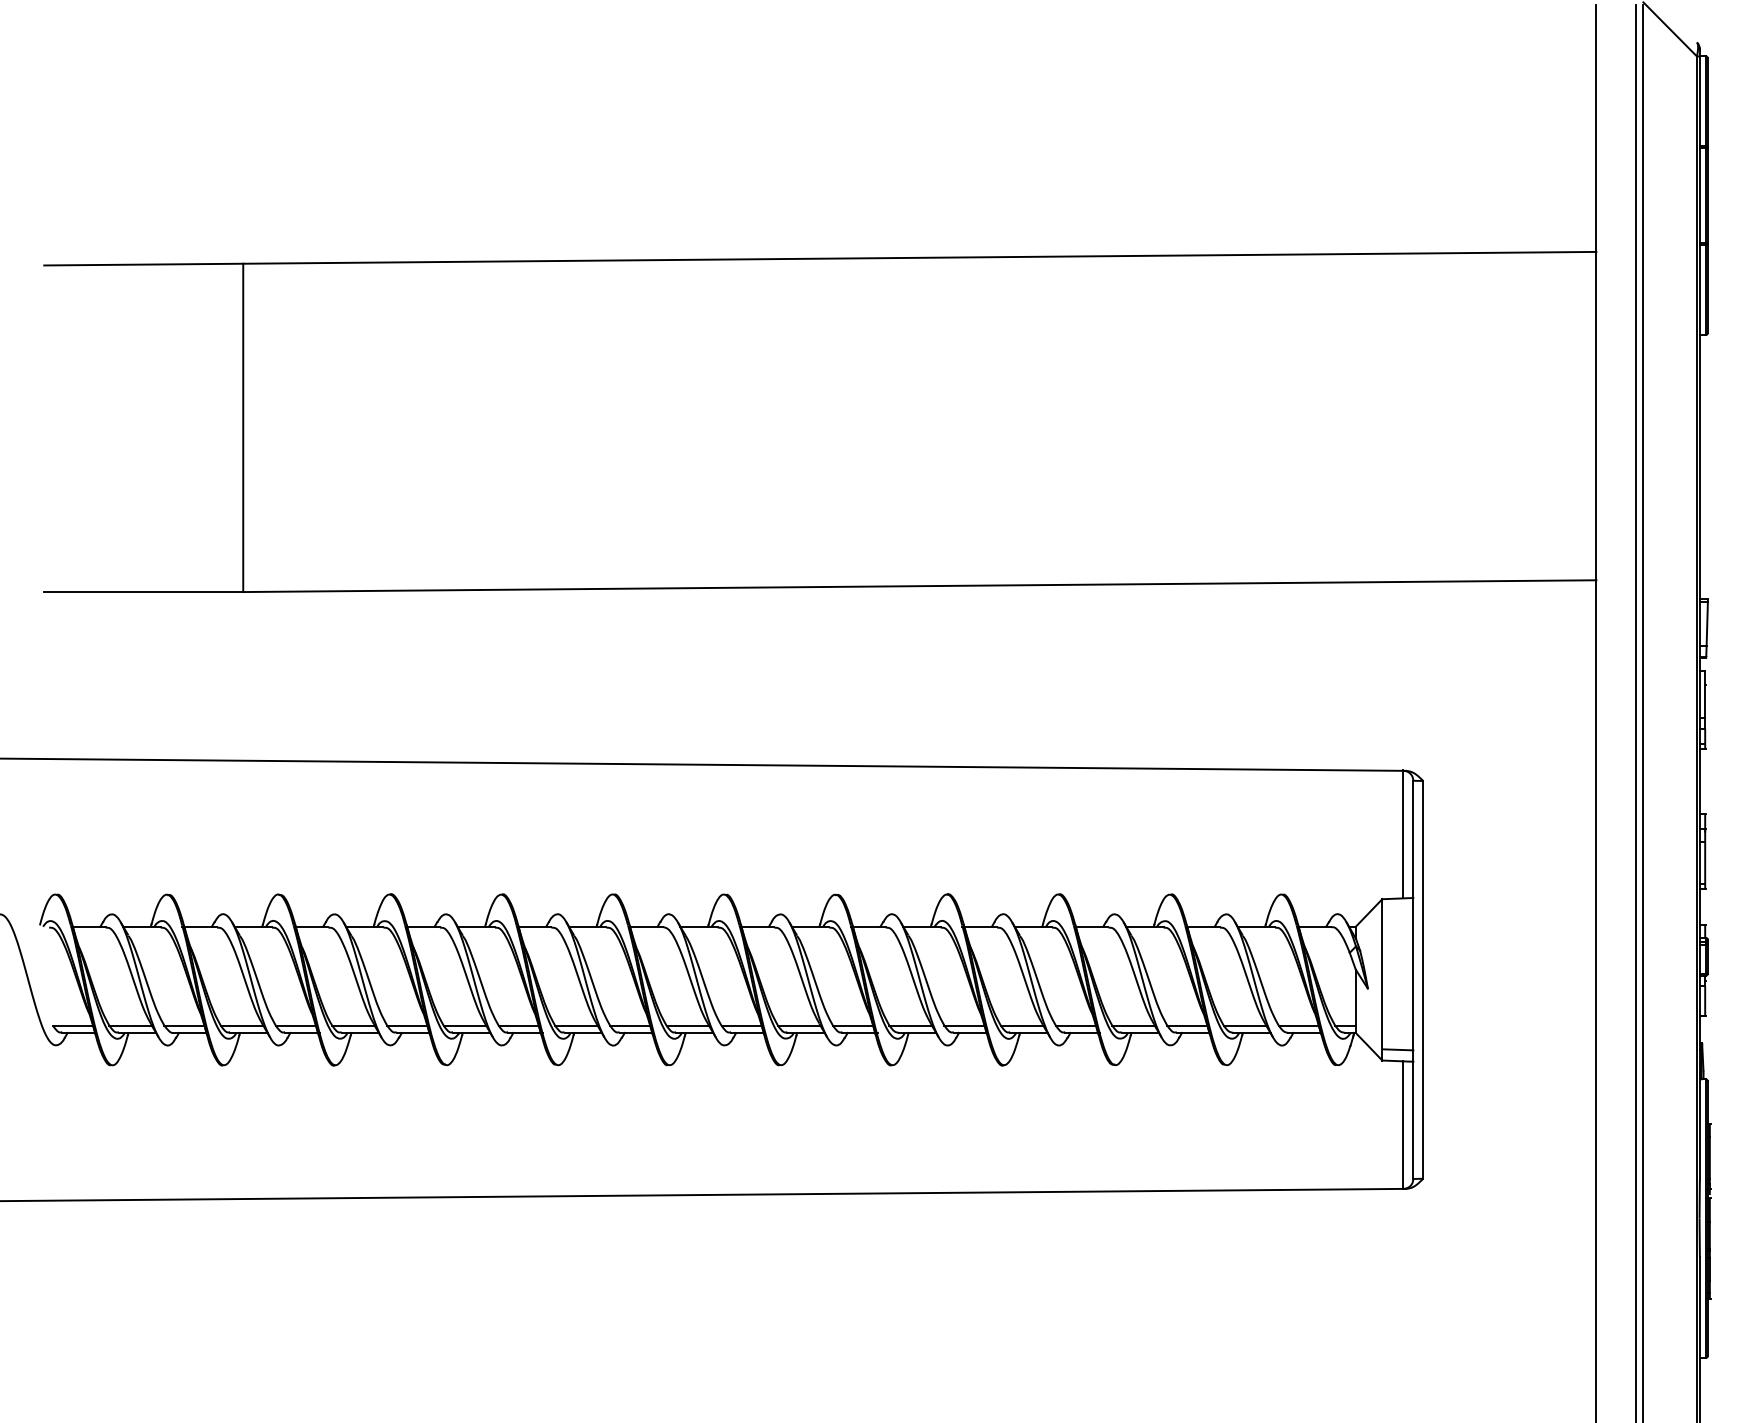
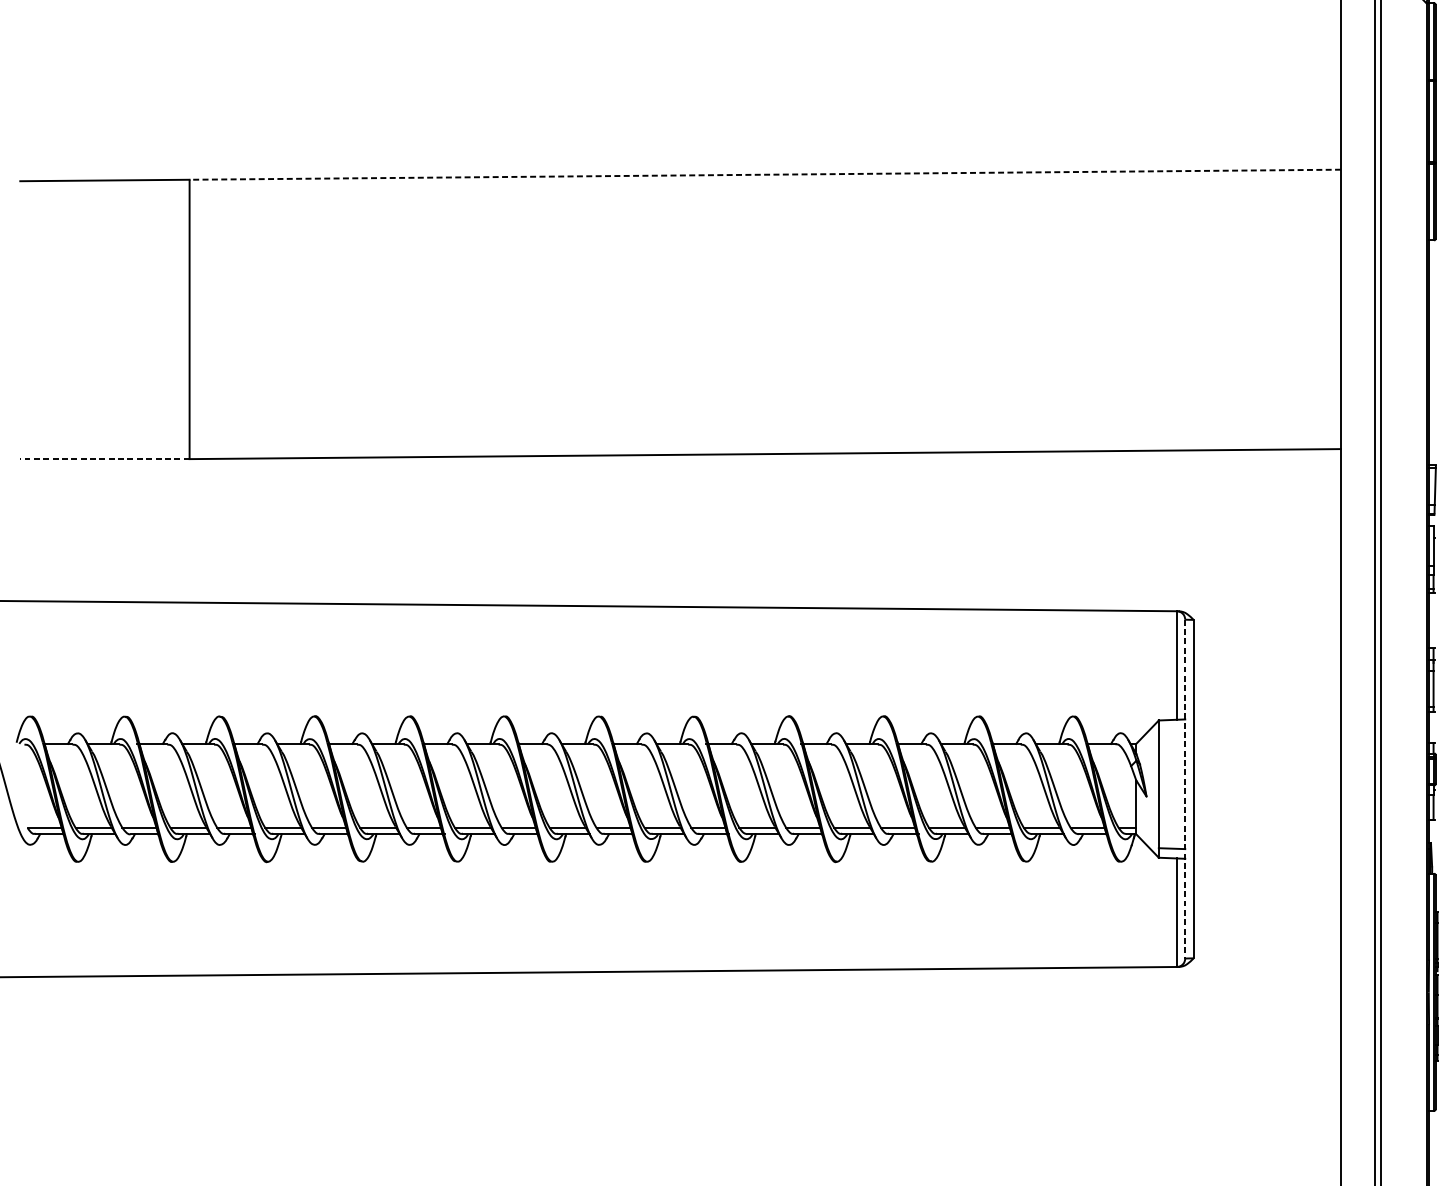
line: (919, 257) -> (765, 174), solid -> dashed
line: (143, 592) -> (104, 459), solid -> dashed
line: (1413, 980) -> (1185, 789), solid -> dashed

